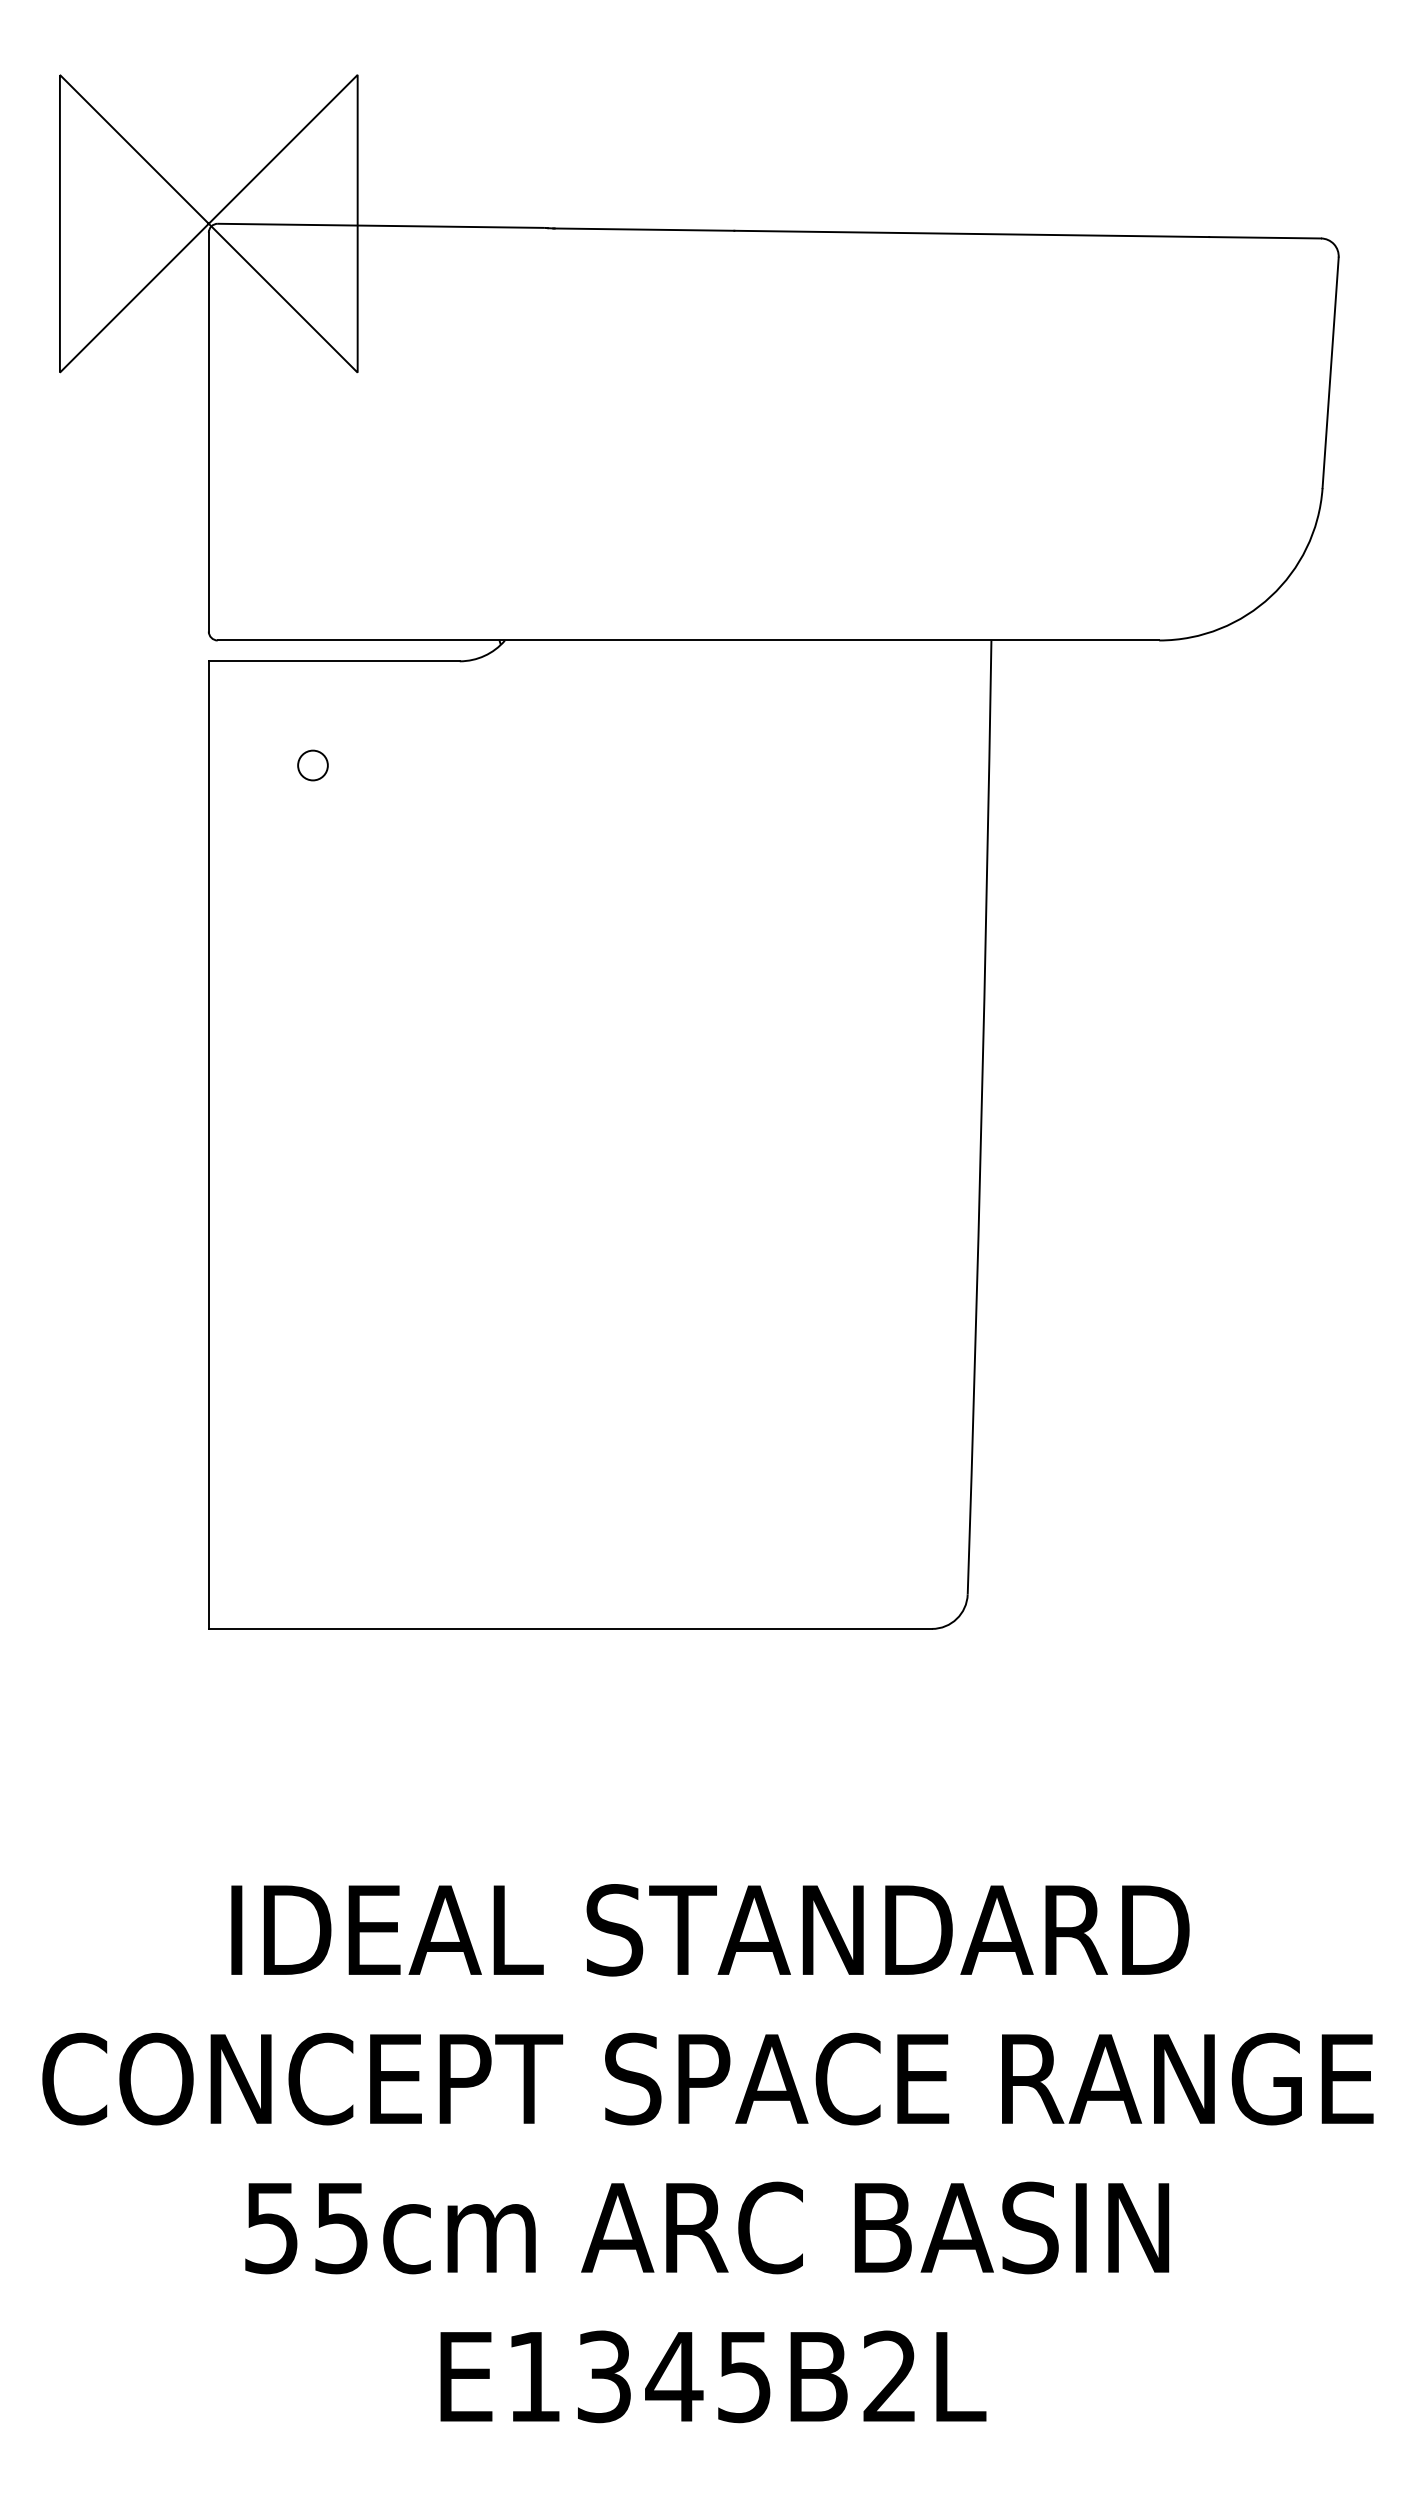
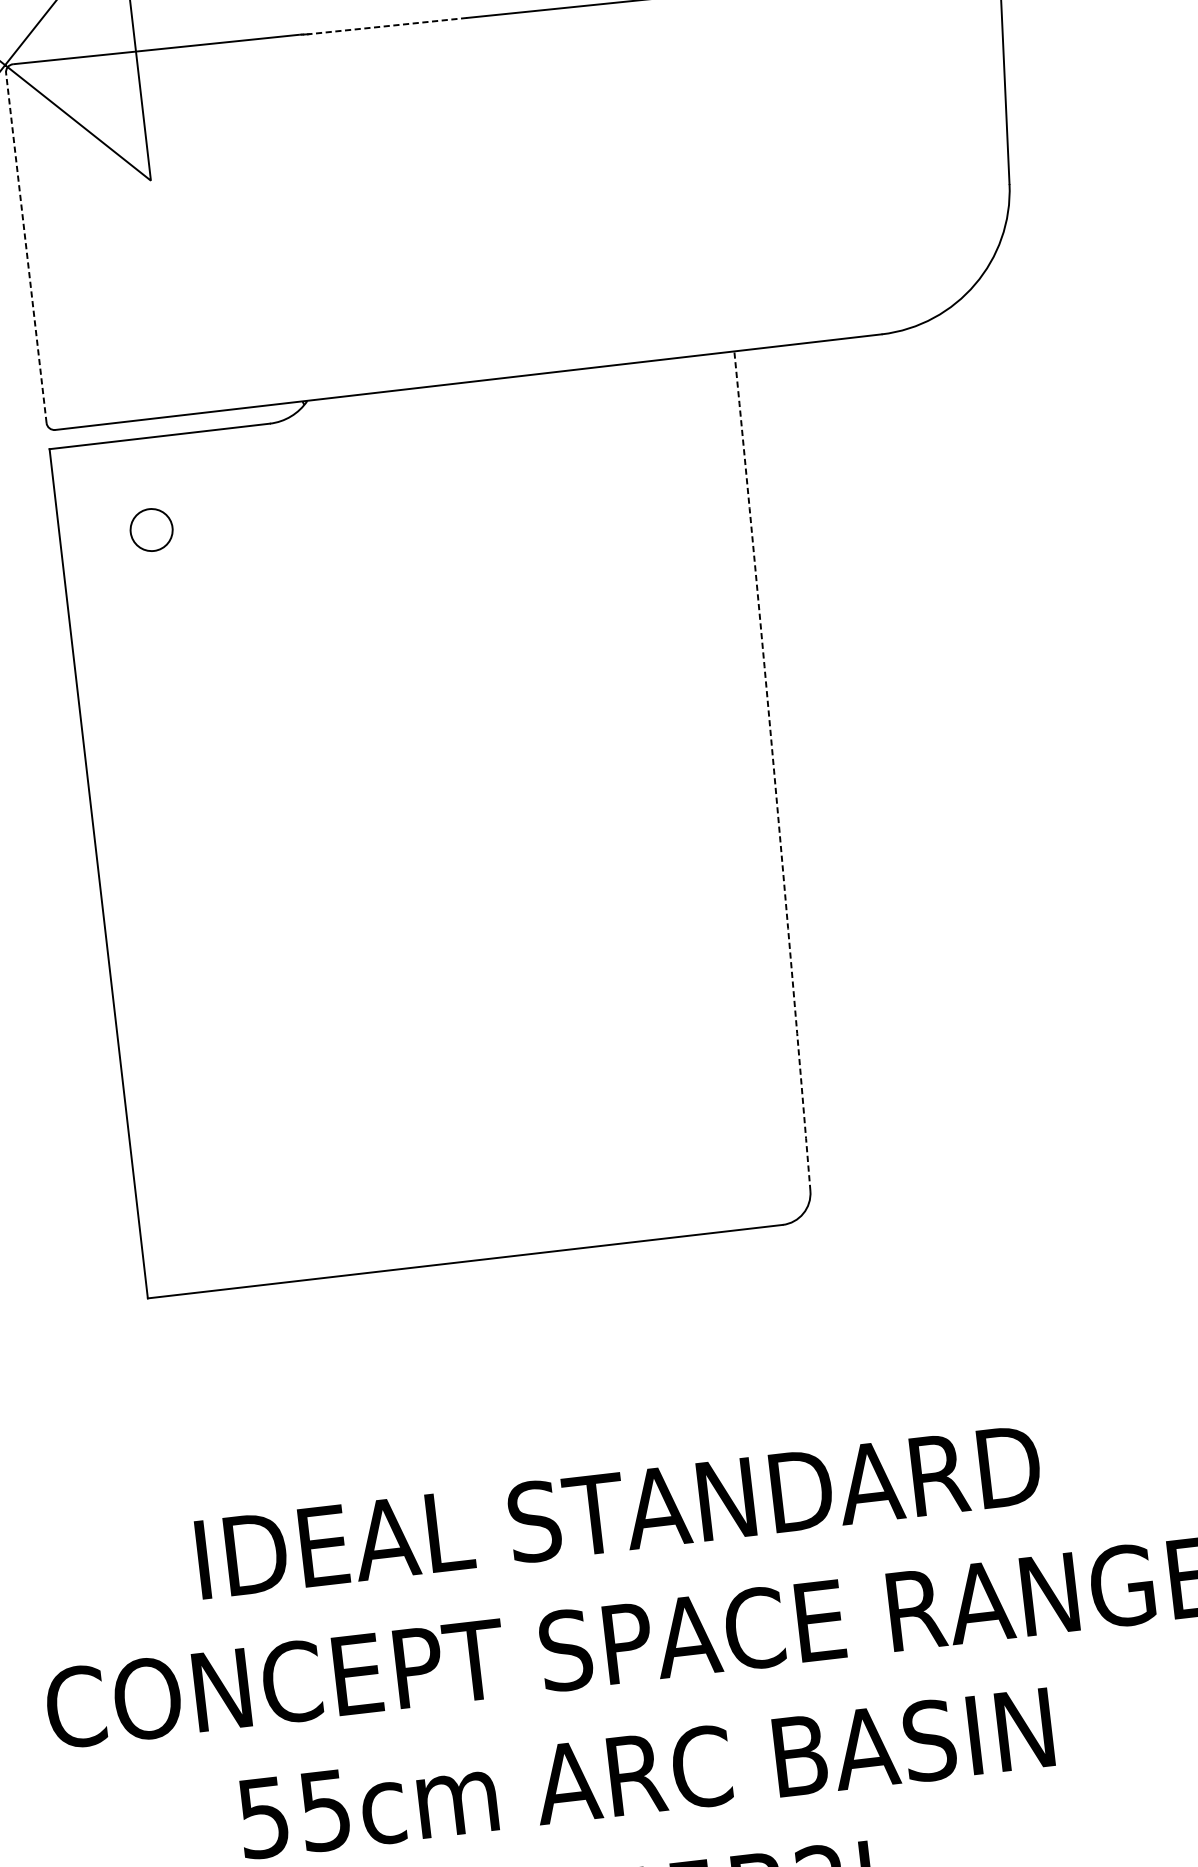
line: (644, 229) -> (388, 25), solid -> dashed
line: (208, 431) -> (26, 247), solid -> dashed
circle: (312, 765) -> (151, 530), size x1.6
arc: (981, 1117) -> (774, 771), solid -> dashed

